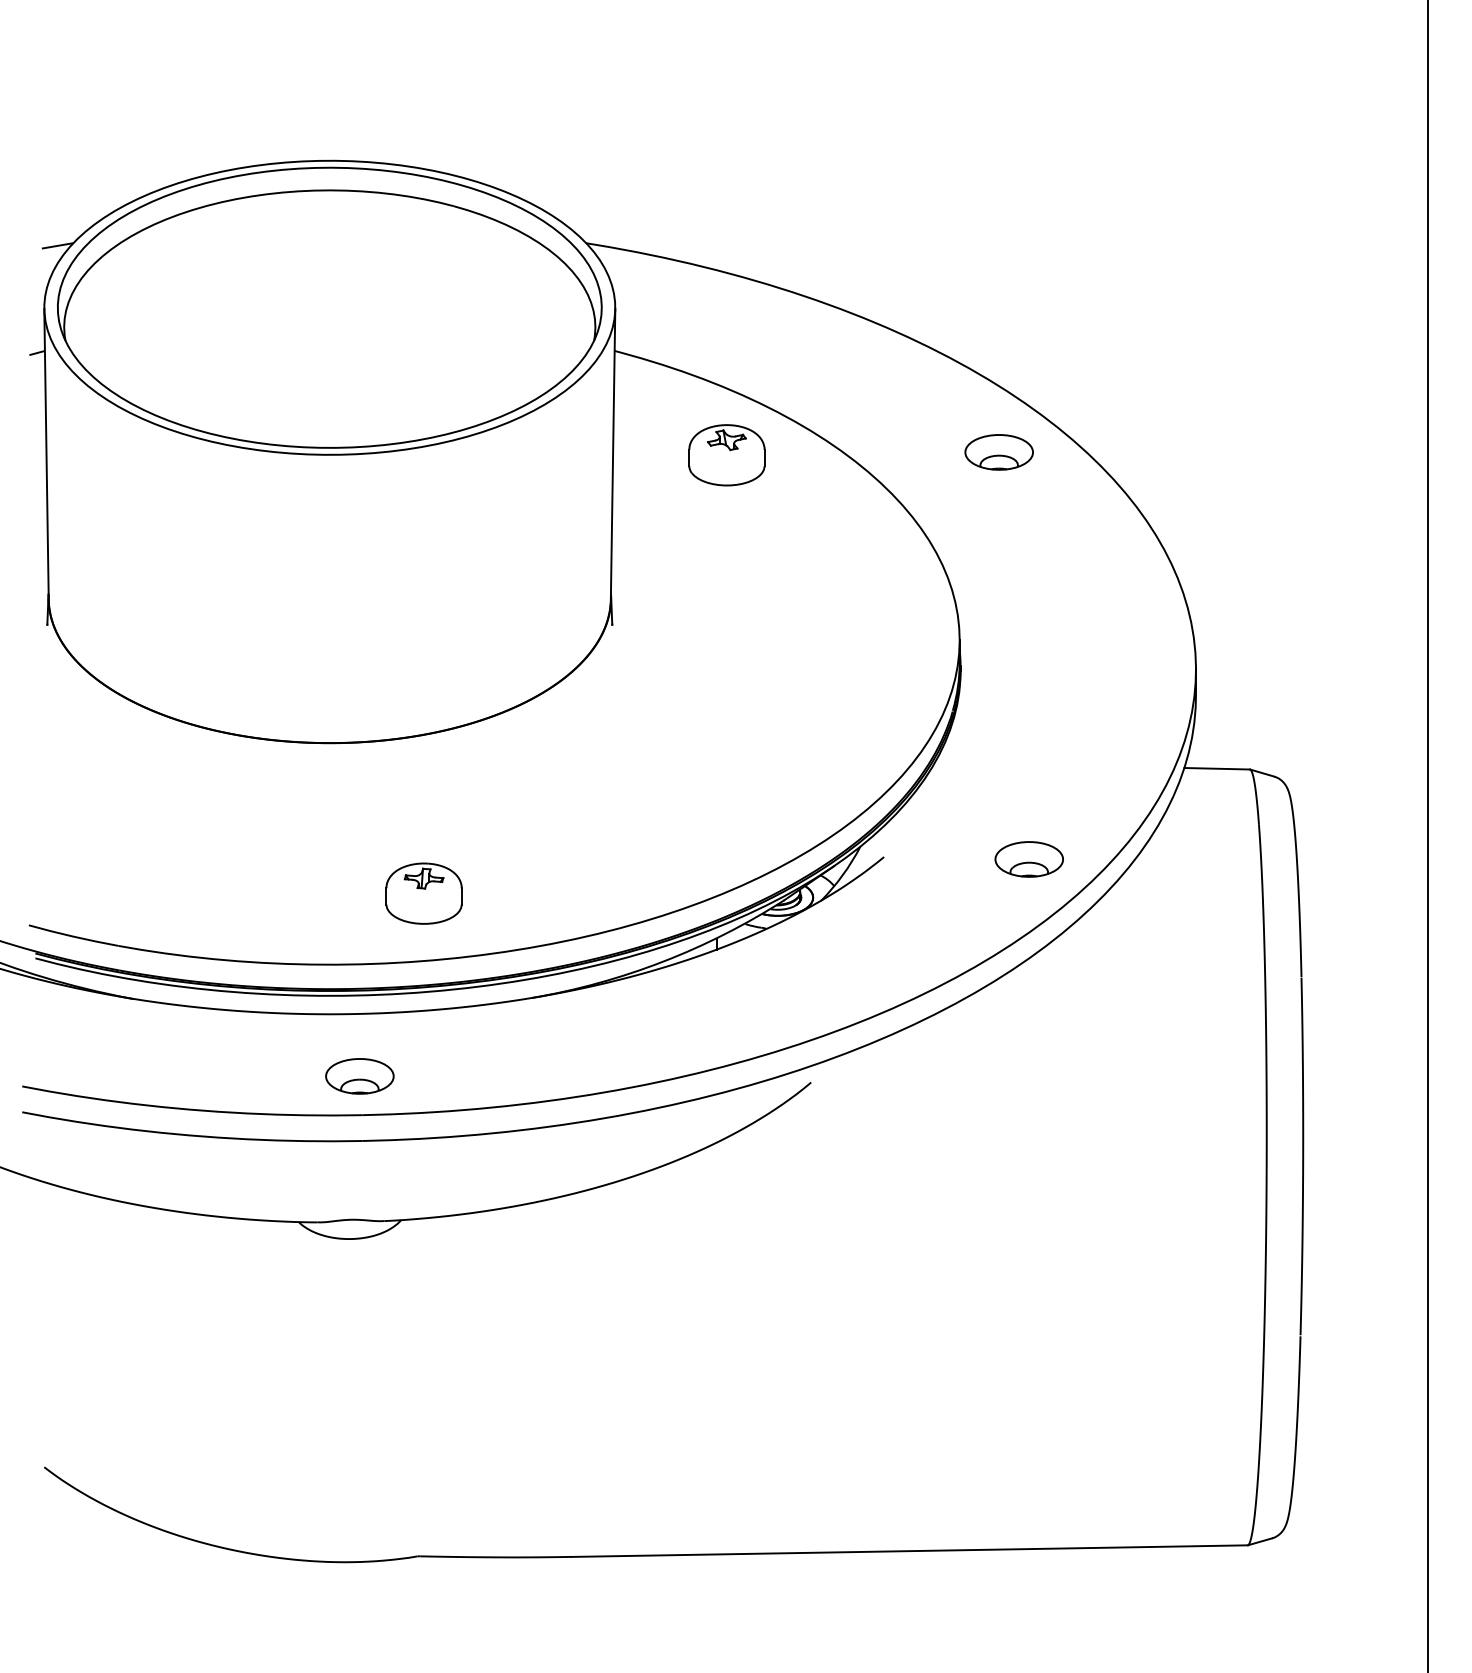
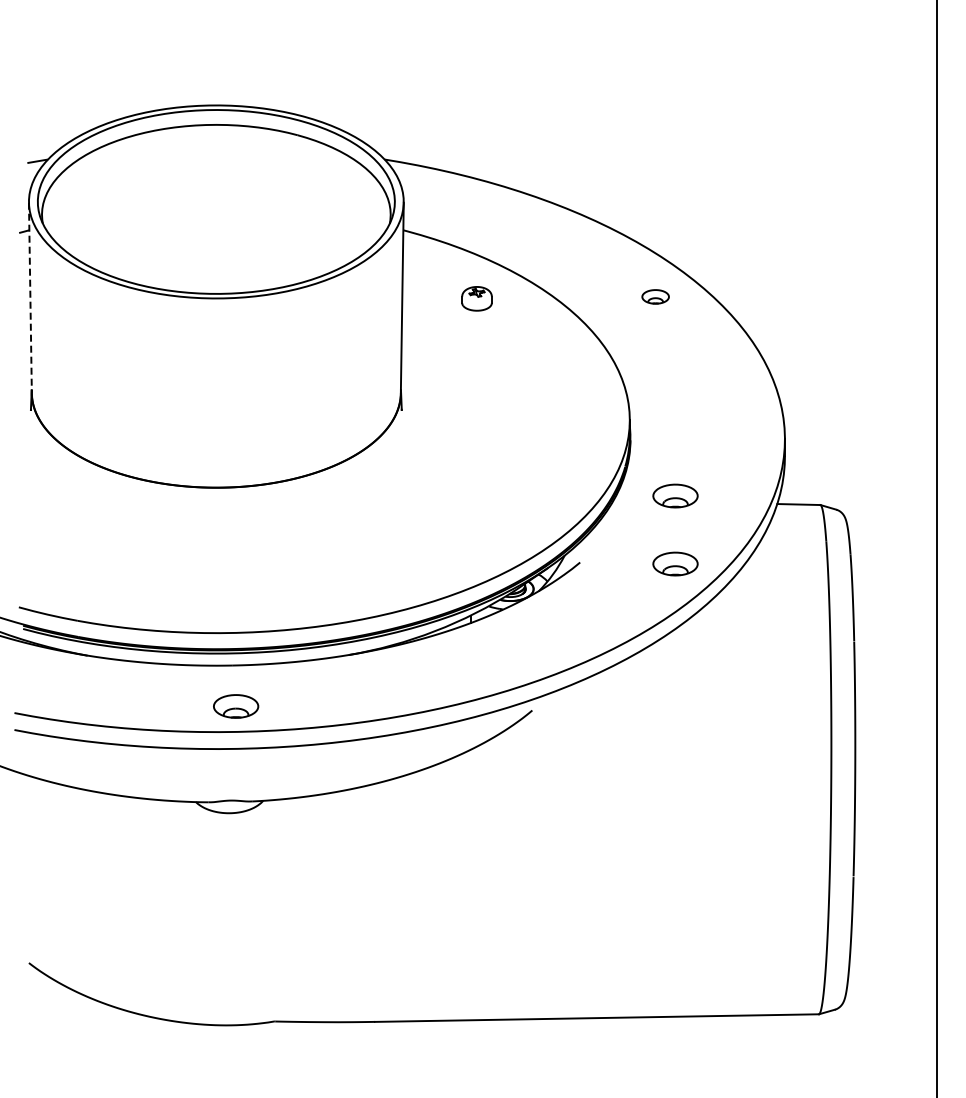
part: (998, 451) -> (655, 296), size x0.6
line: (46, 454) -> (30, 298), solid -> dashed
part: (726, 454) -> (476, 298), size x0.6
part: (1029, 754) -> (675, 495), added
part: (422, 893) -> (277, 586), removed

